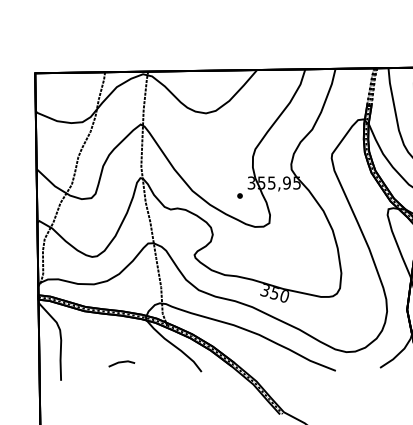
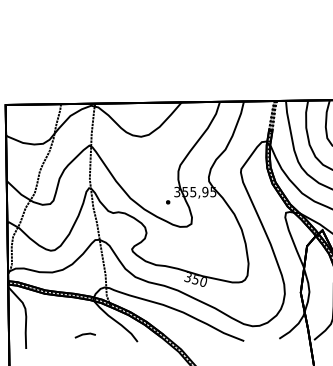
line: (120, 363) -> (84, 335), moved

